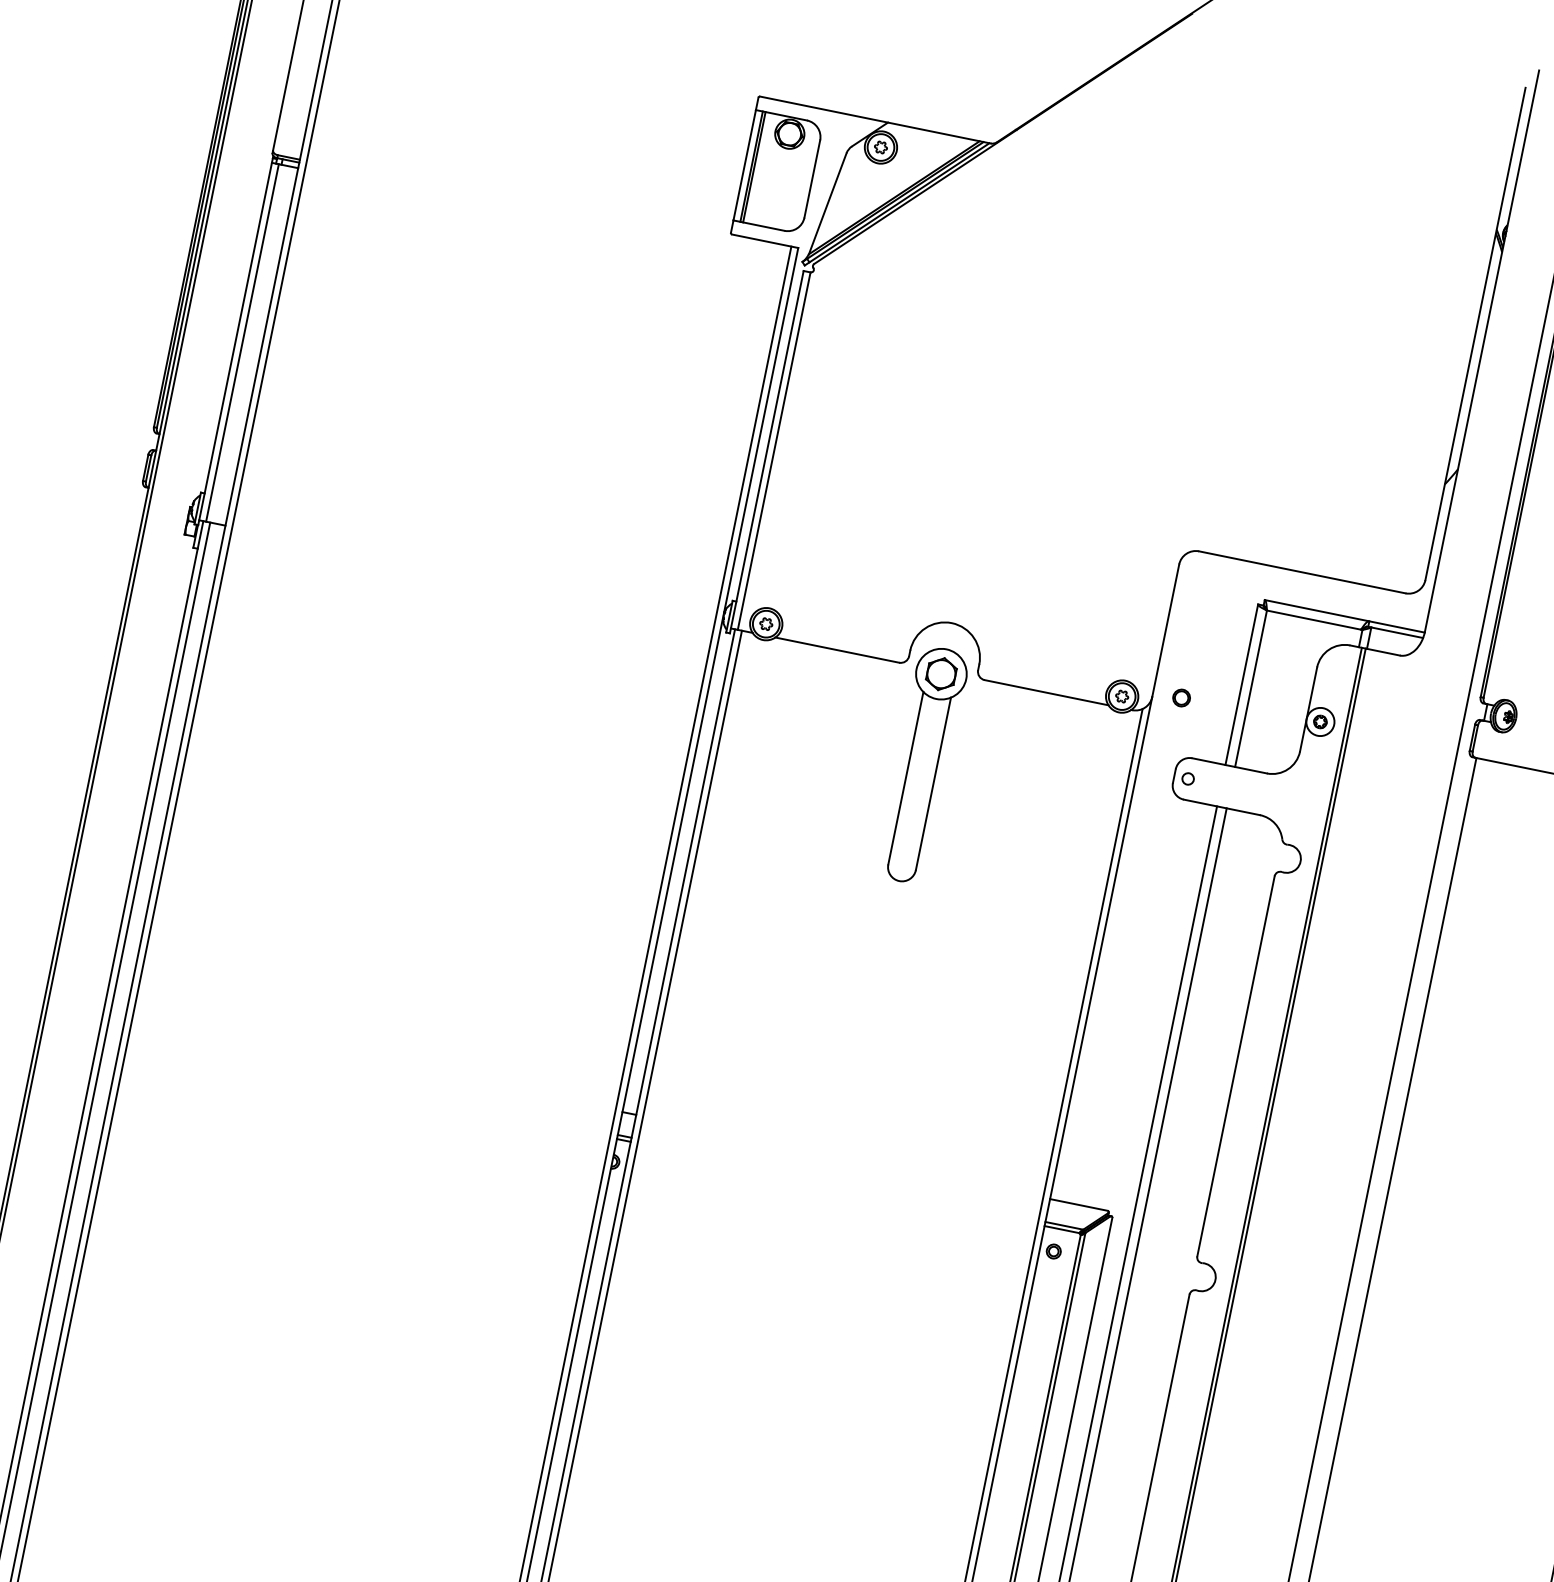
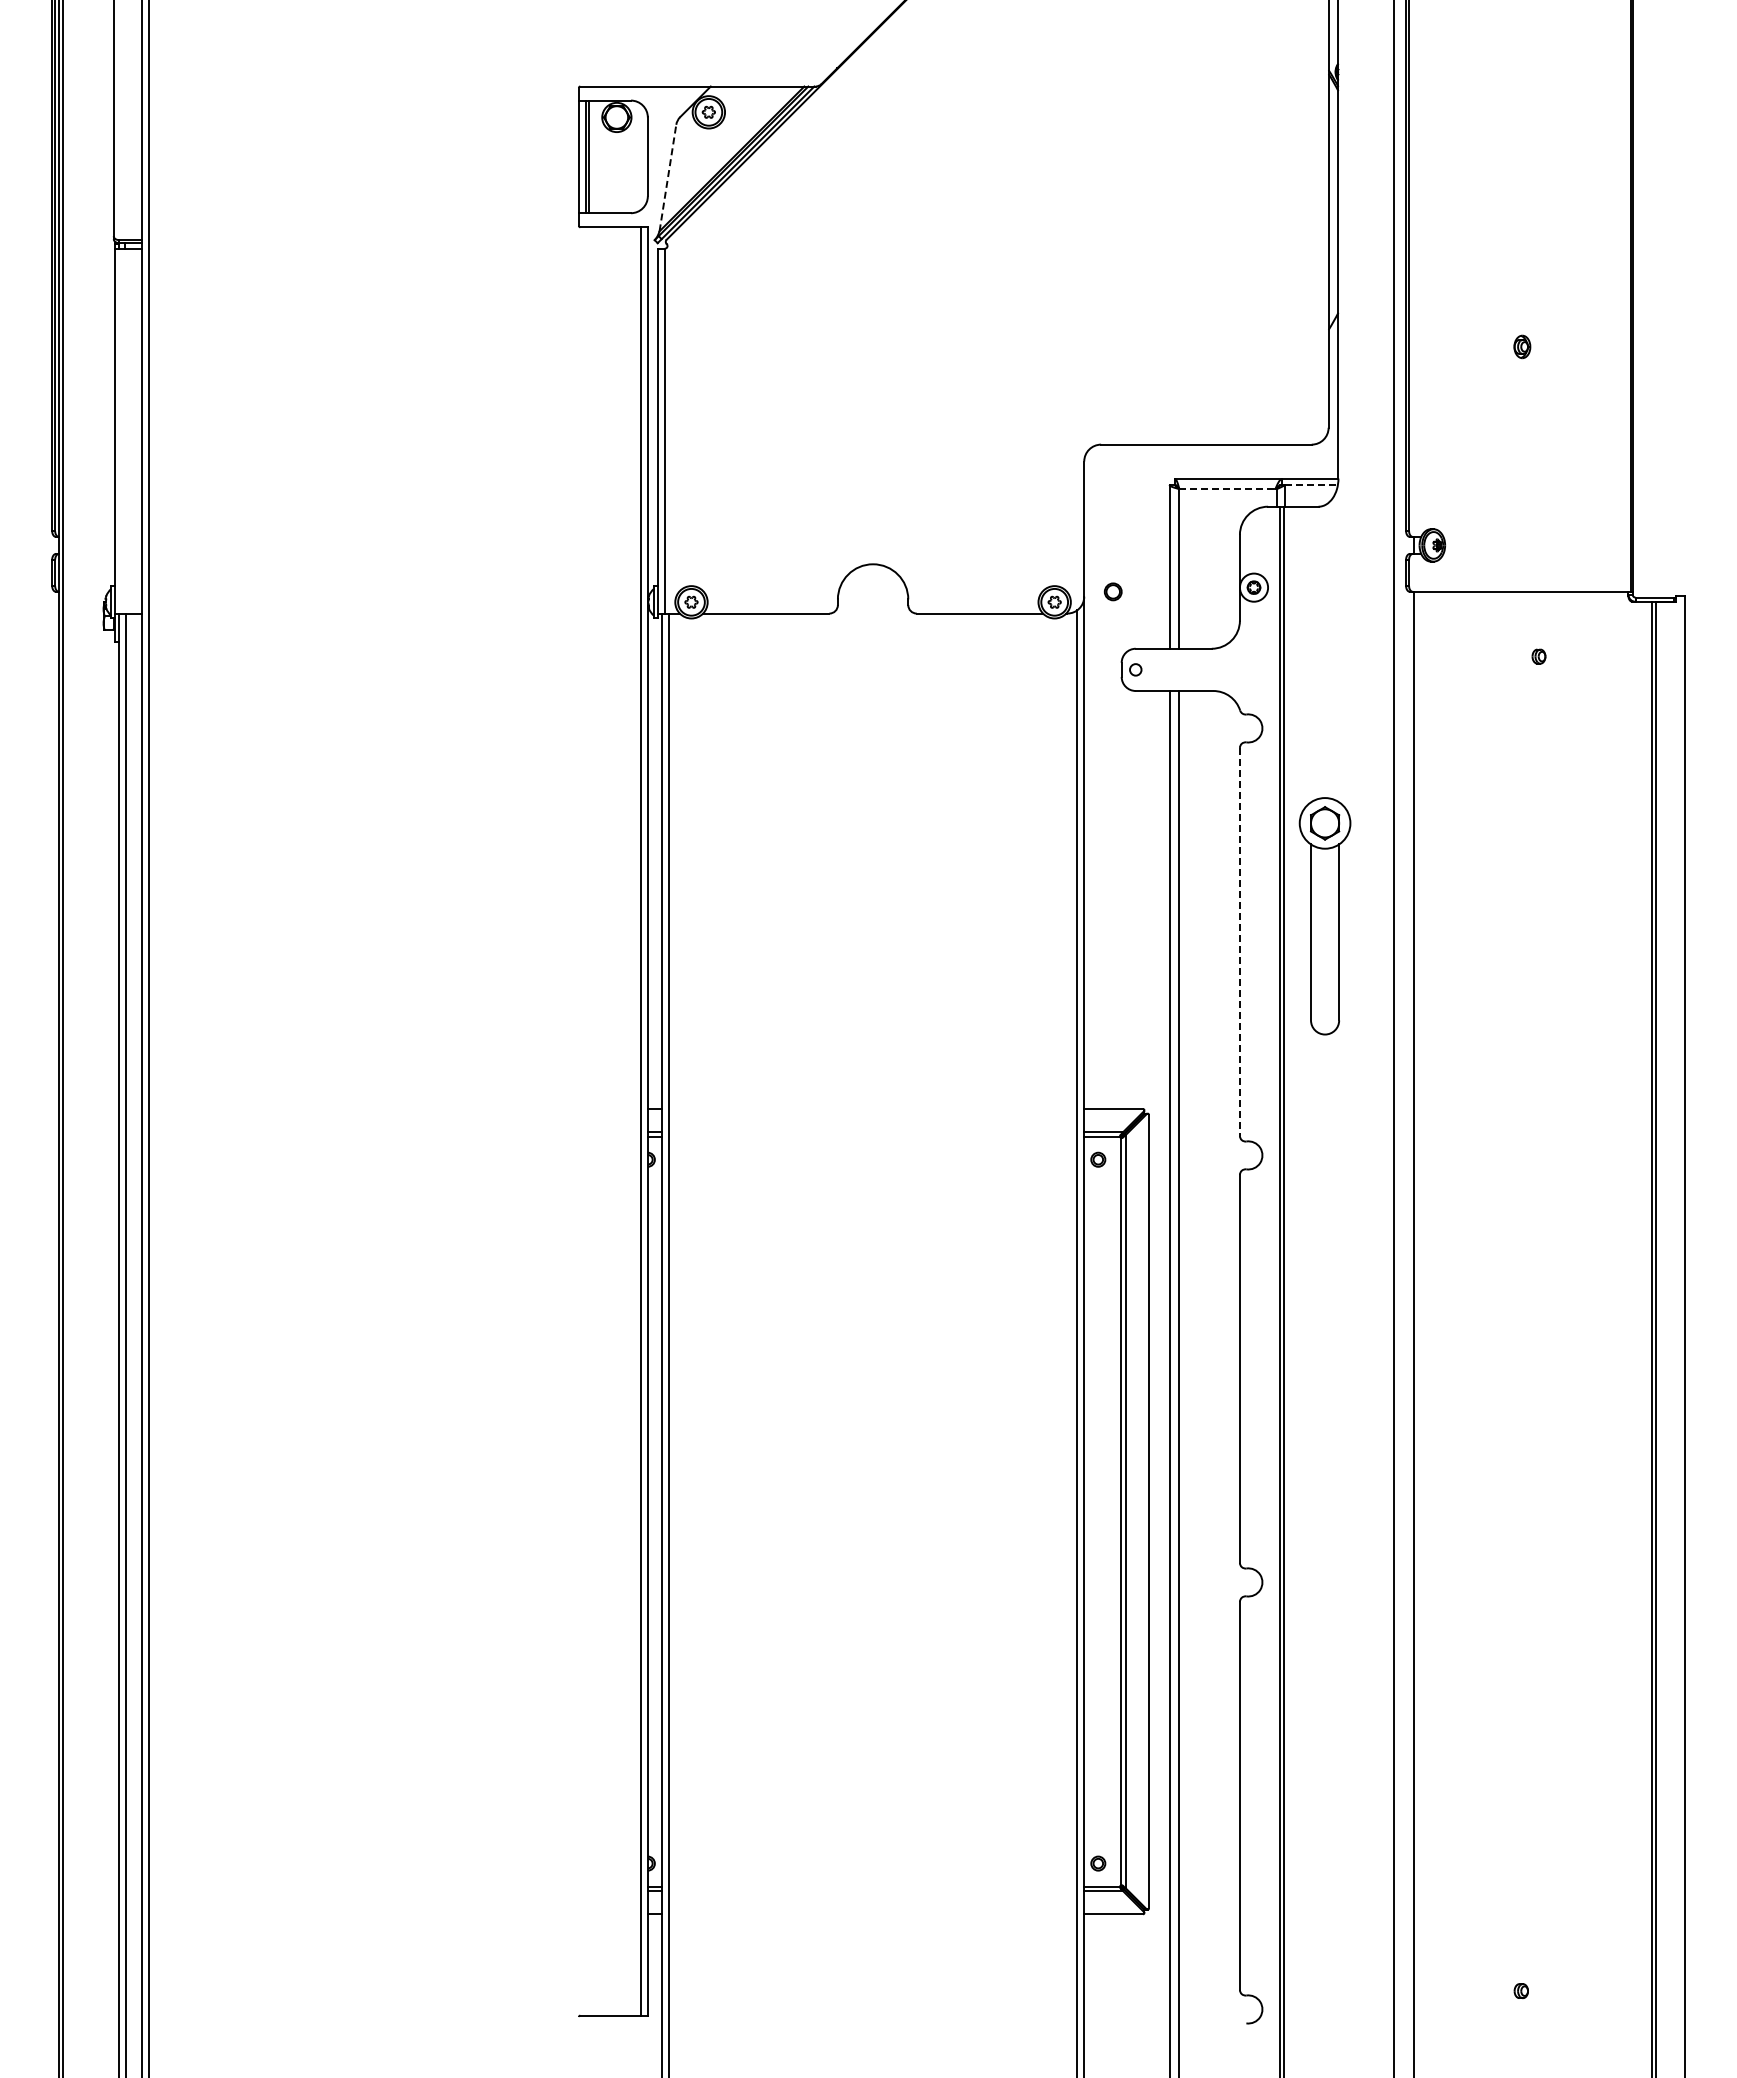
line: (827, 204) -> (667, 178), solid -> dashed
line: (242, 342) -> (122, 430), removed
line: (1314, 620) -> (1227, 489), solid -> dashed
line: (1398, 632) -> (1312, 484), solid -> dashed
part: (922, 765) -> (1324, 916), moved
line: (1235, 1065) -> (1239, 941), solid -> dashed

